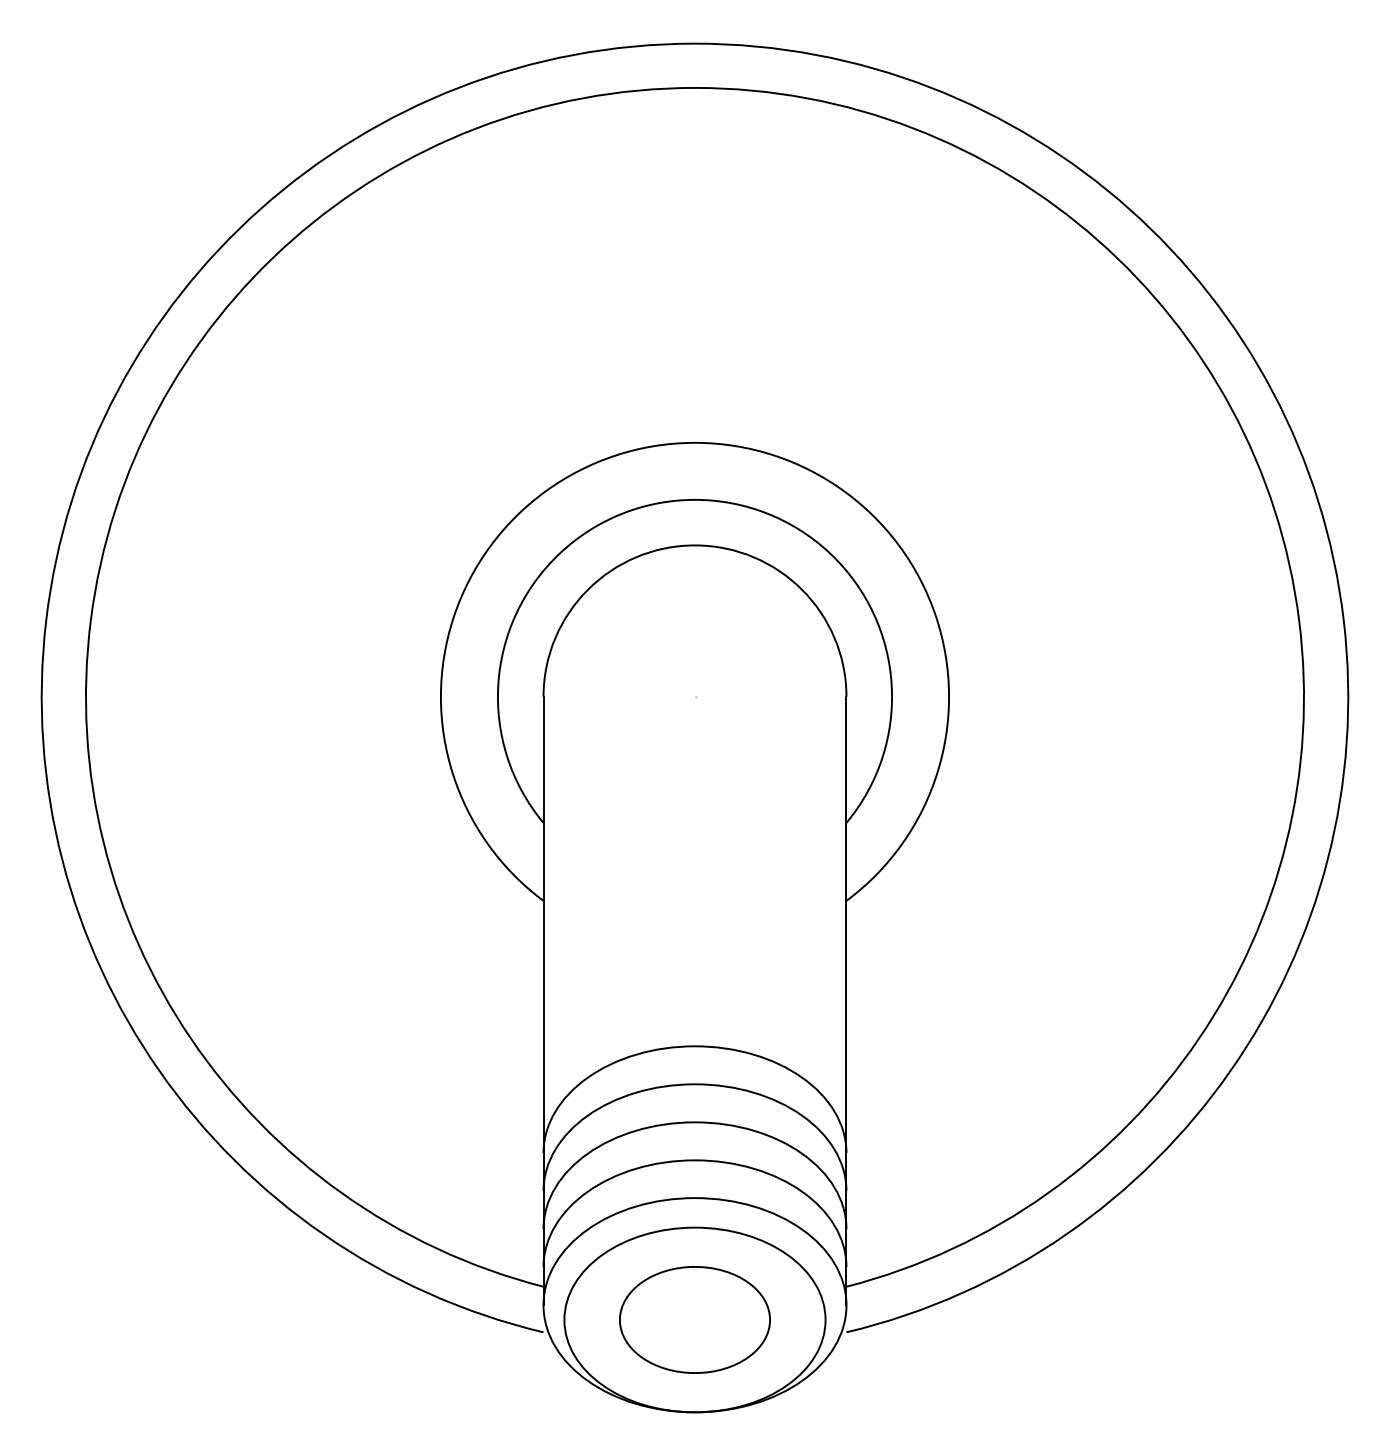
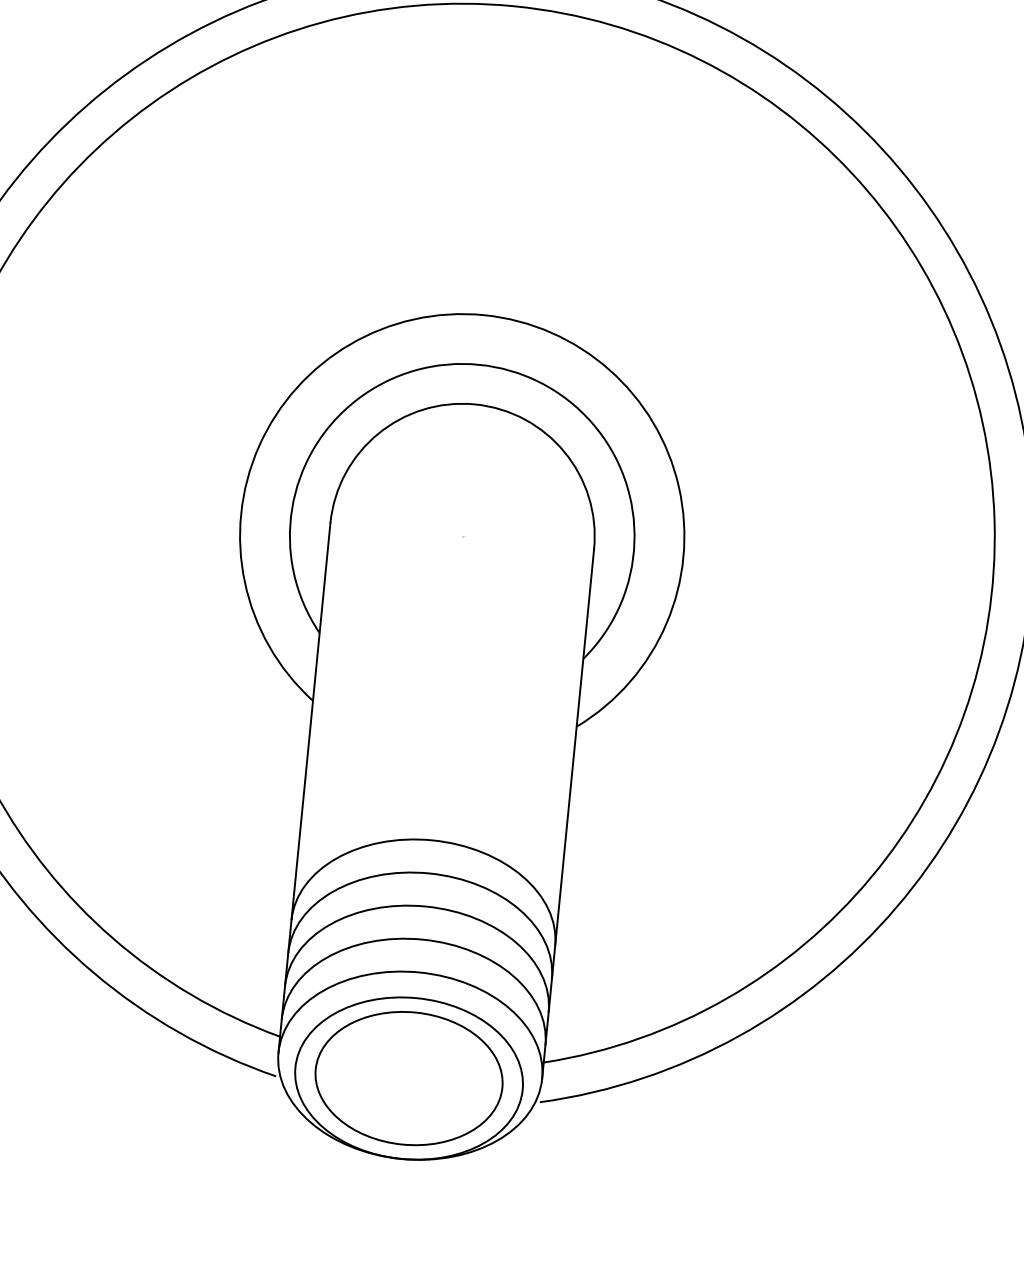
part: (694, 1319) -> (408, 1078), size x1.43

